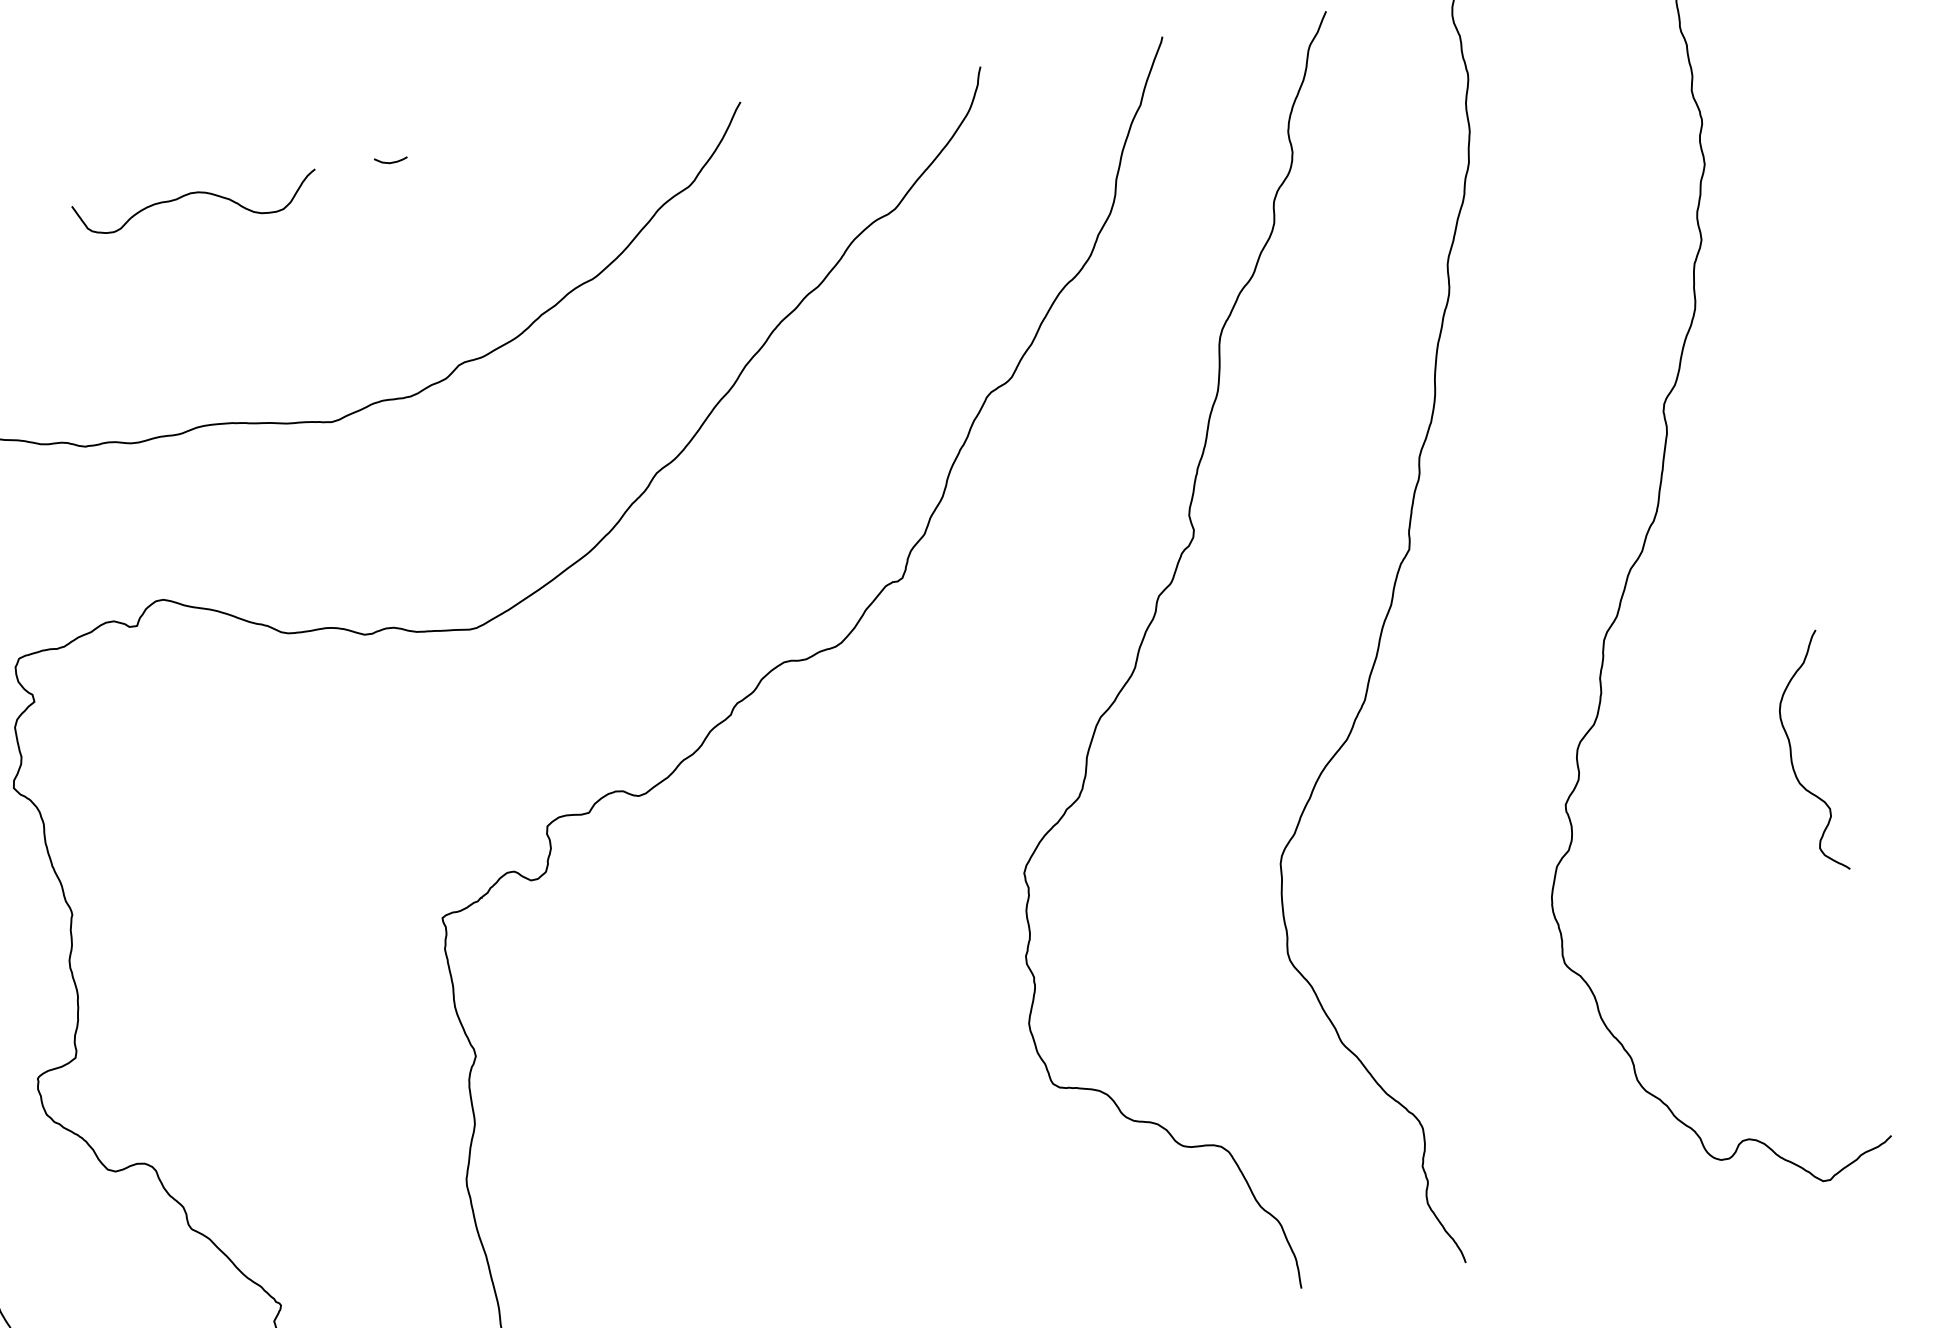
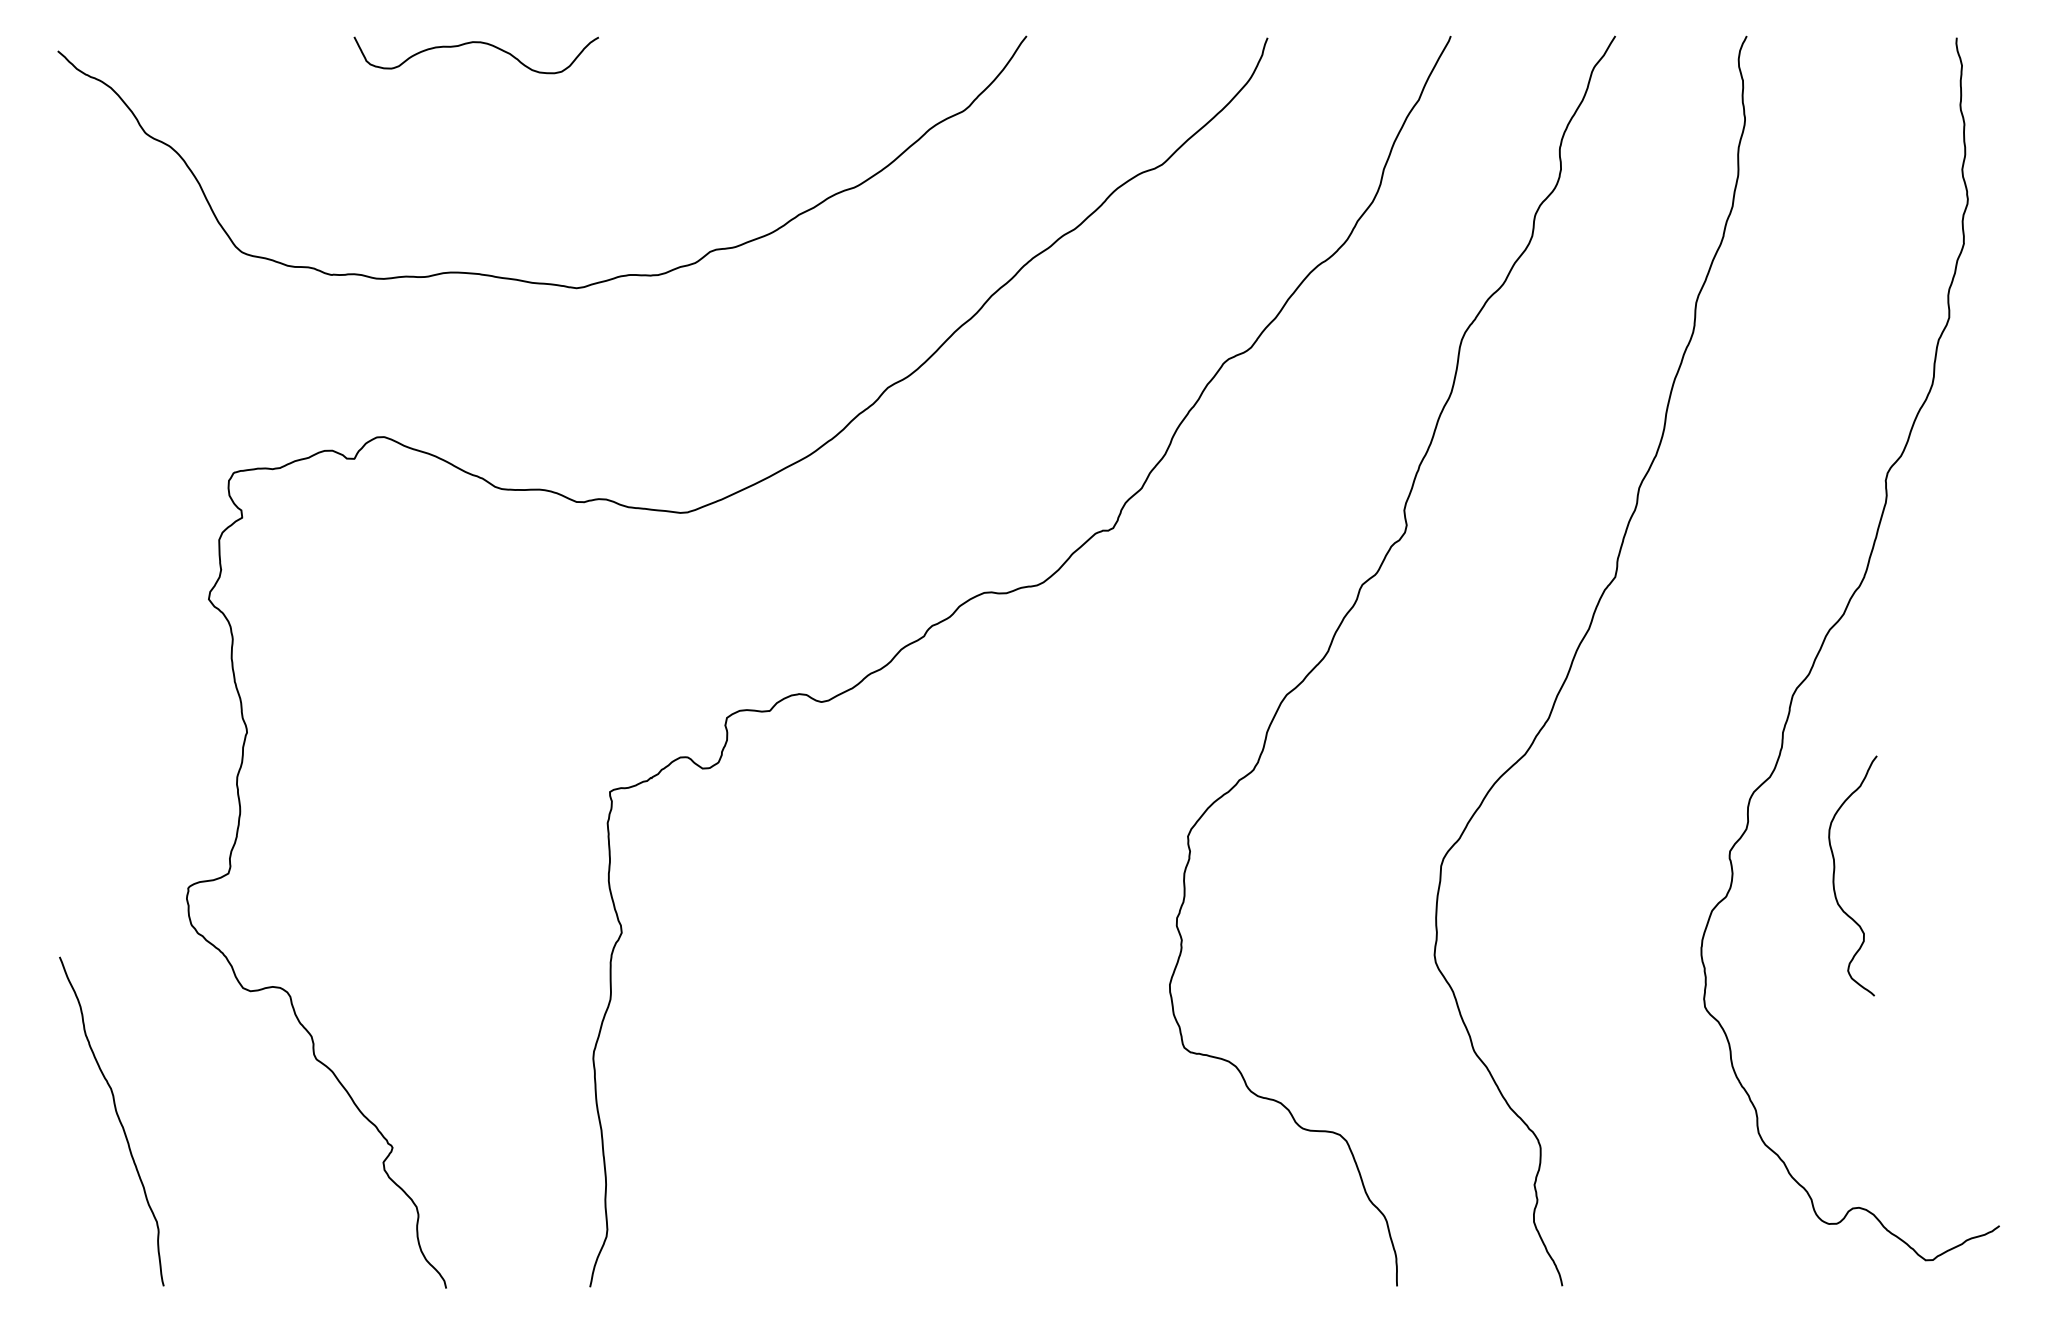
curve: (391, 161) -> (674, 41), removed
curve: (1792, 750) -> (1835, 870), moved

